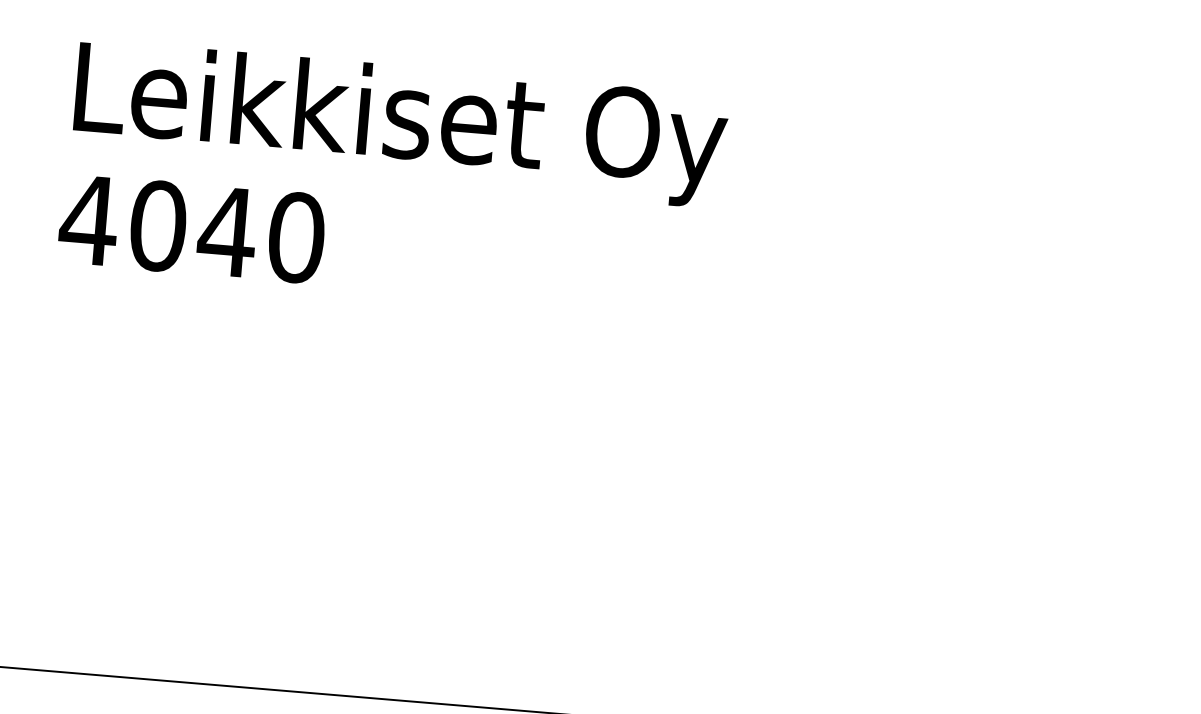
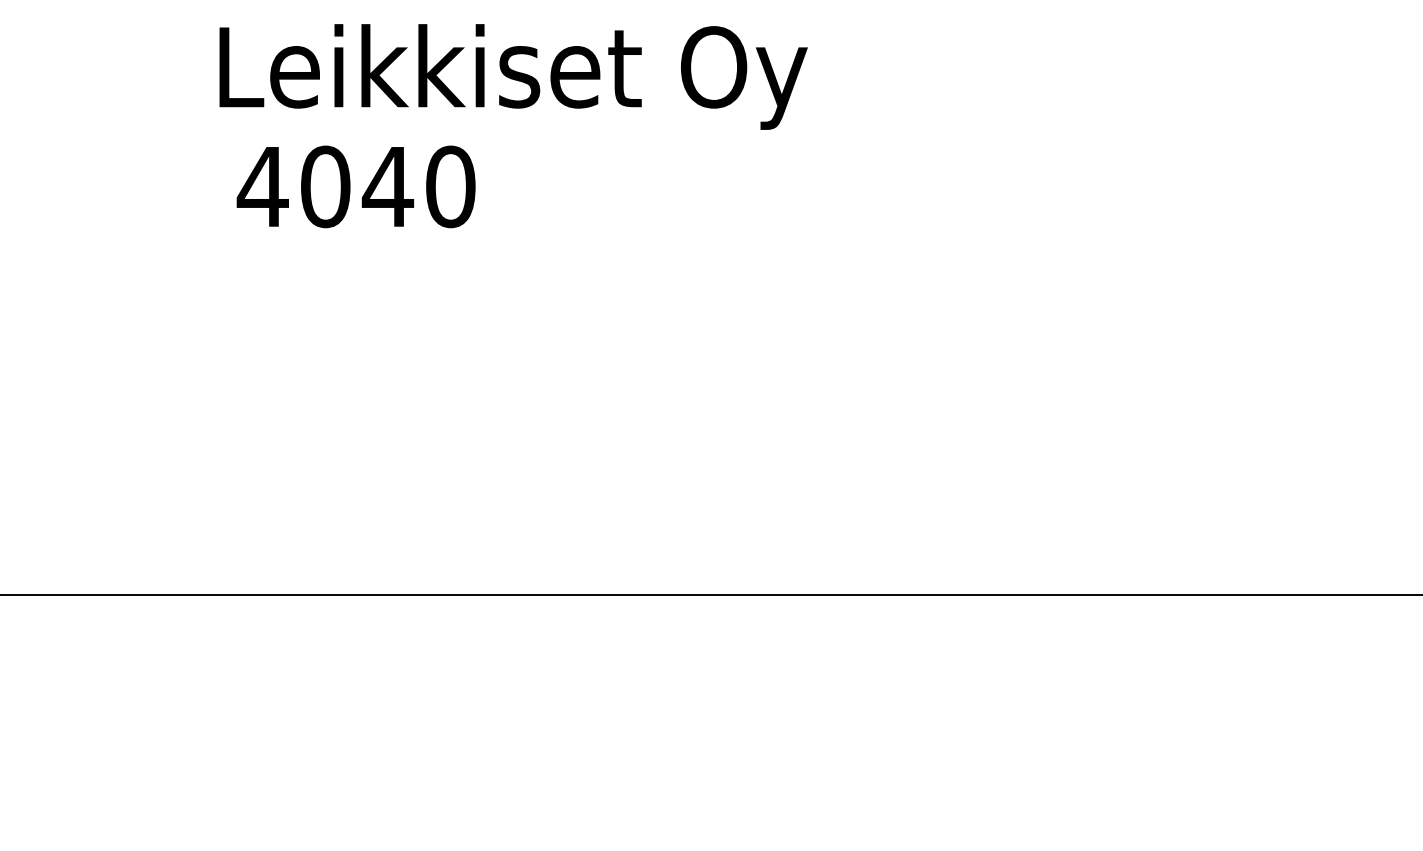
text: (400, 123) -> (513, 76), moved
text: (191, 228) -> (355, 186), moved

